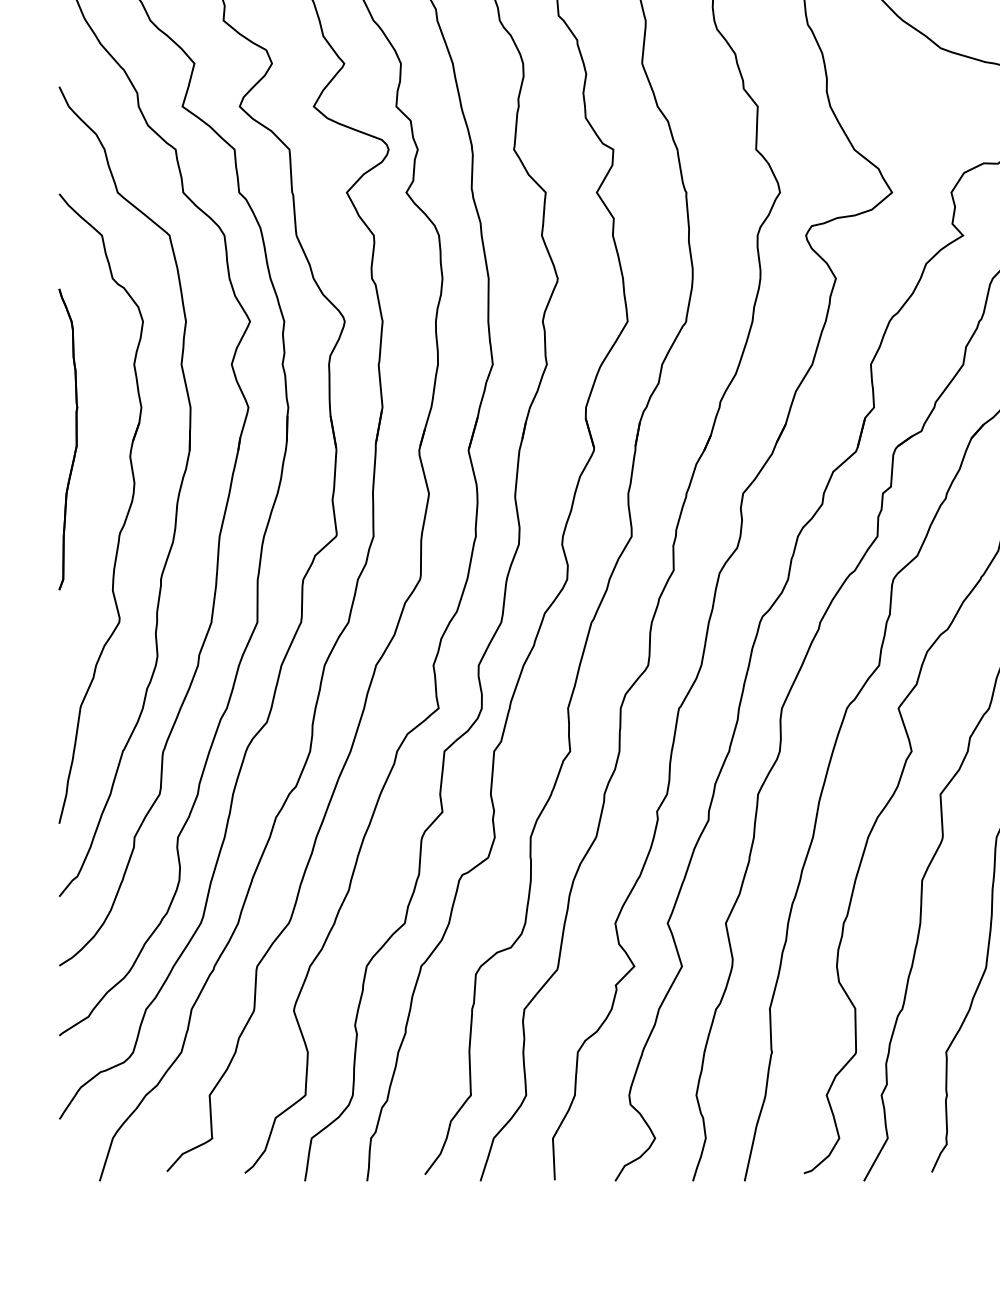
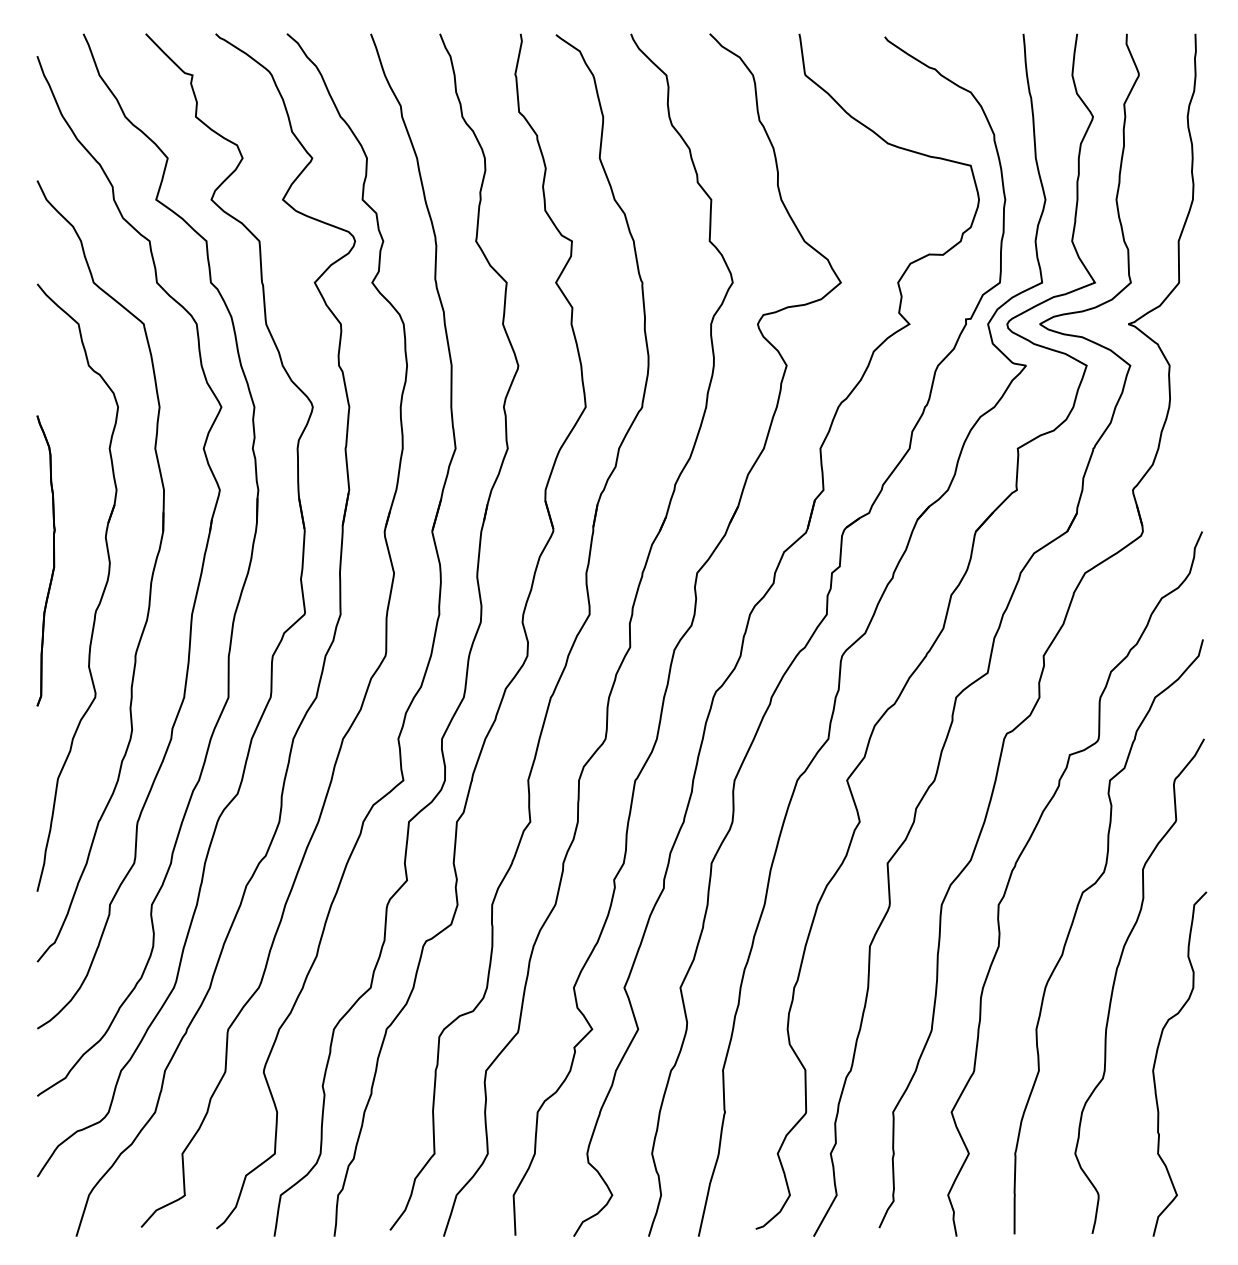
part: (76, 439) -> (53, 560), moved

